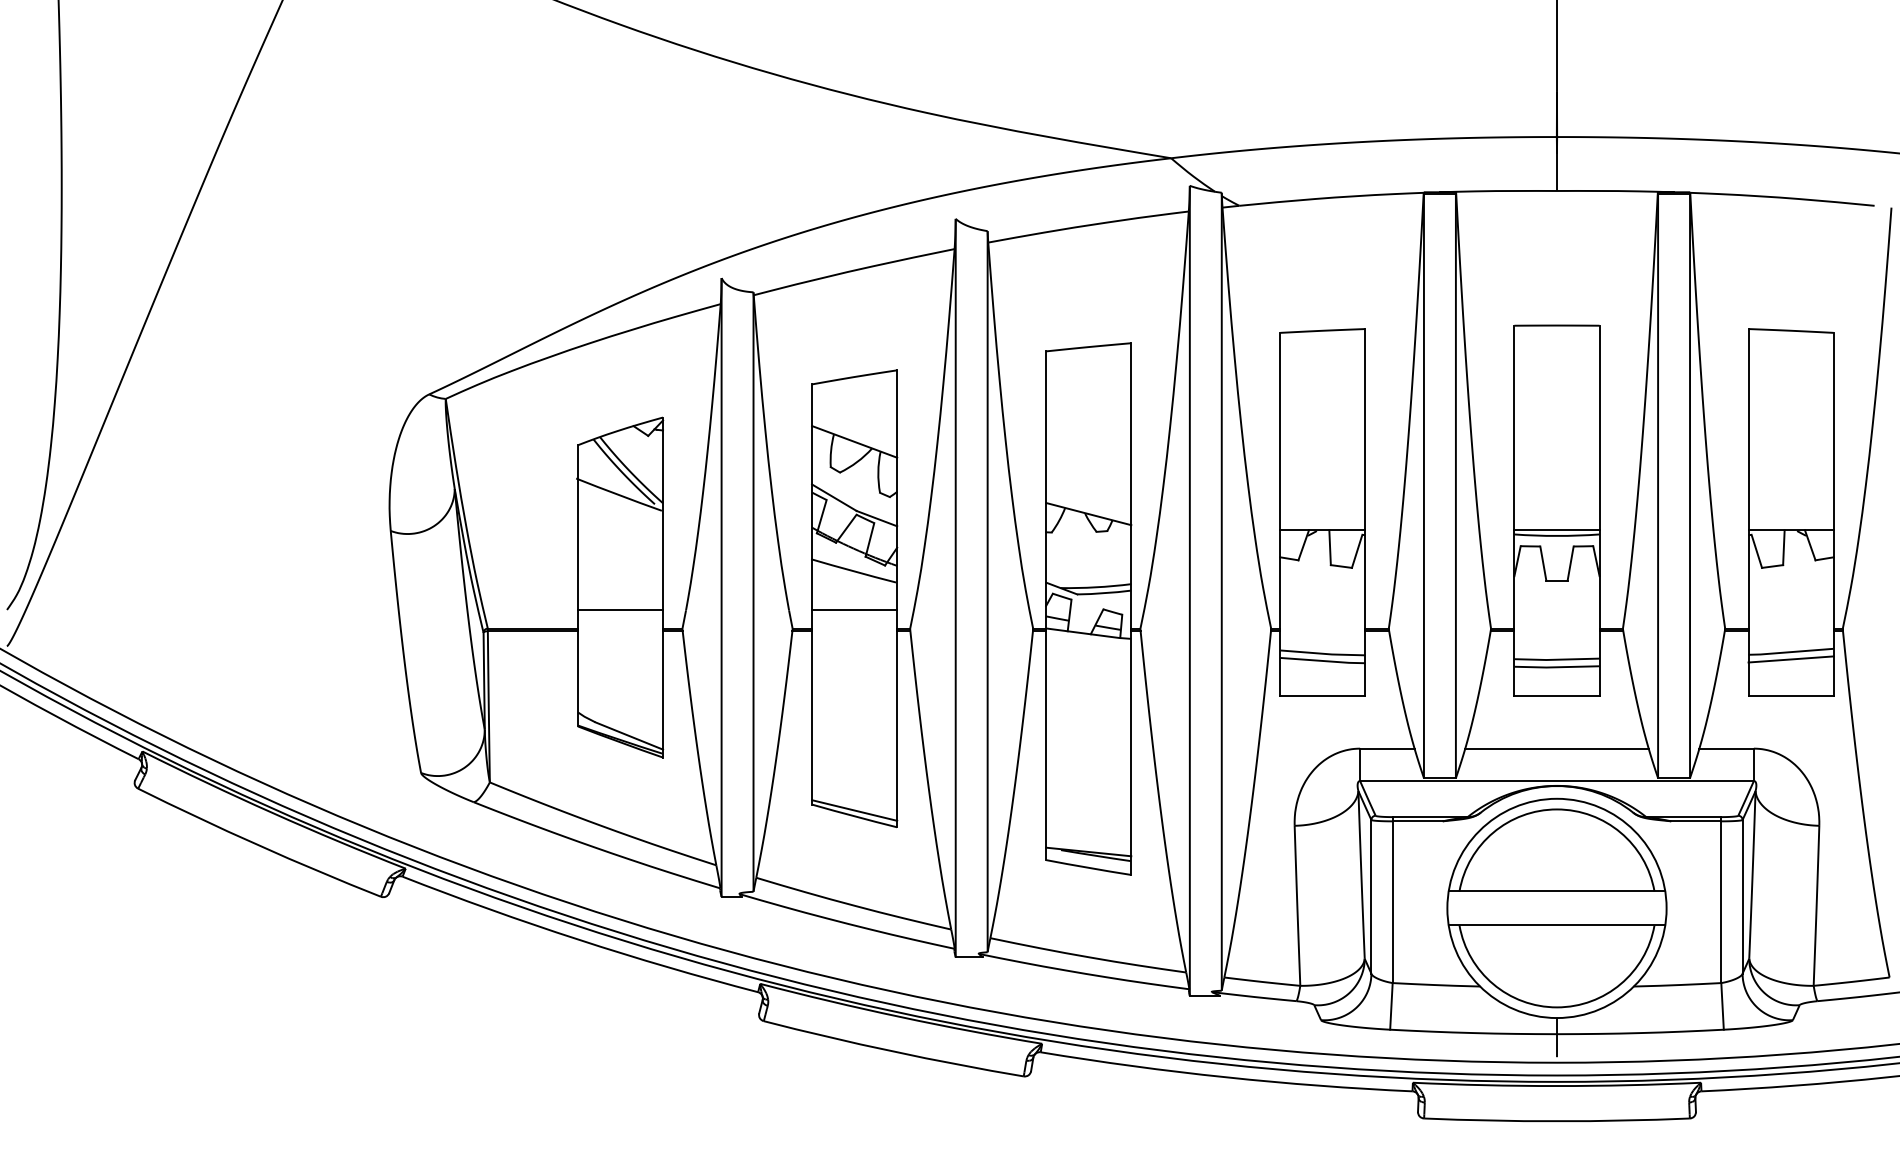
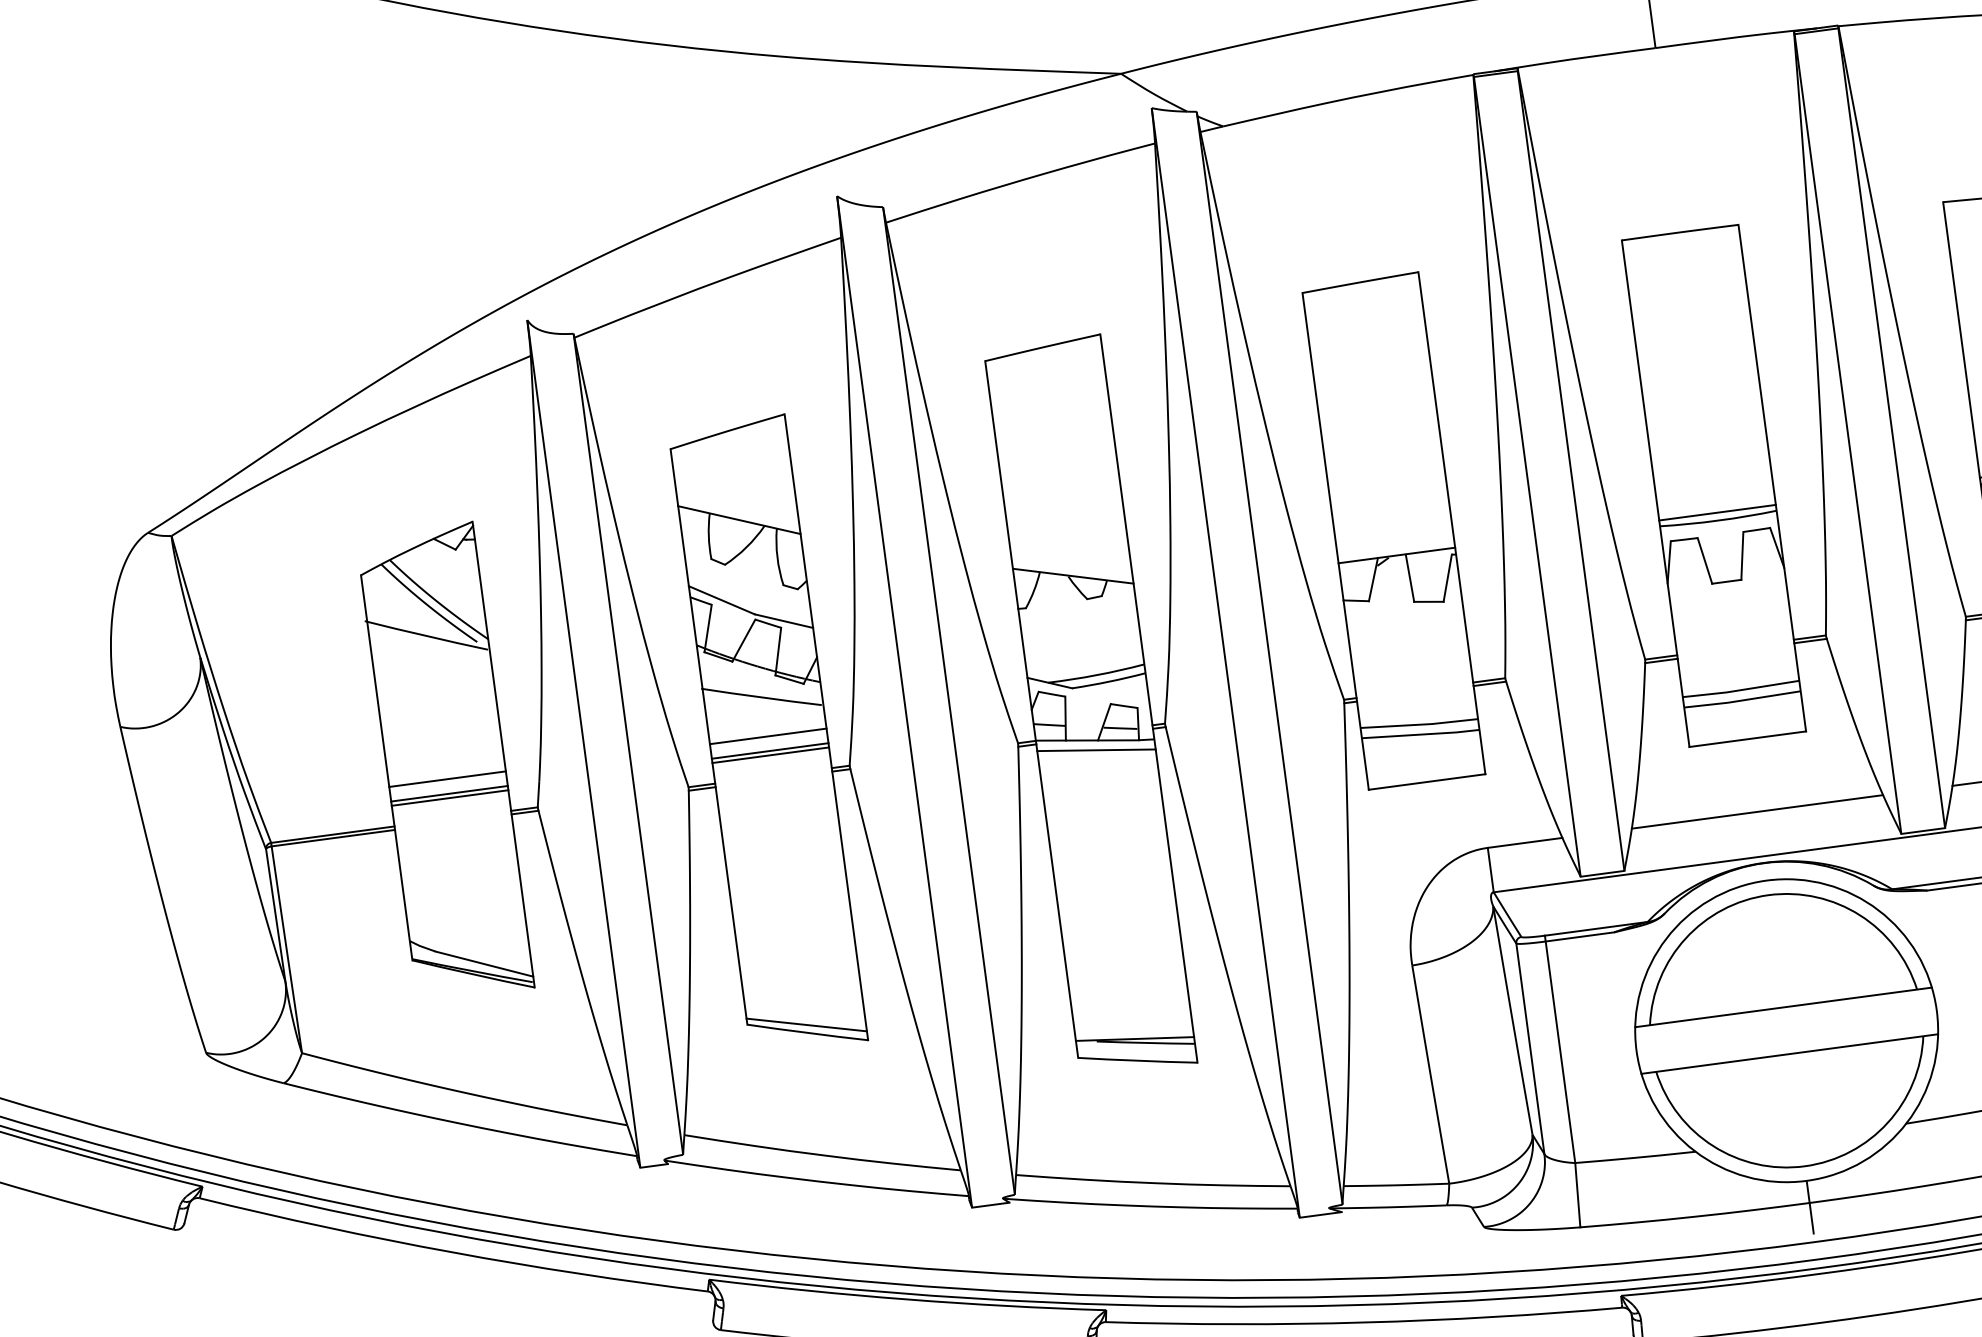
line: (620, 599) -> (447, 778), added
line: (854, 599) -> (768, 736), added
line: (620, 613) -> (450, 797), added
line: (854, 613) -> (770, 755), added
line: (1088, 641) -> (1096, 750), added

